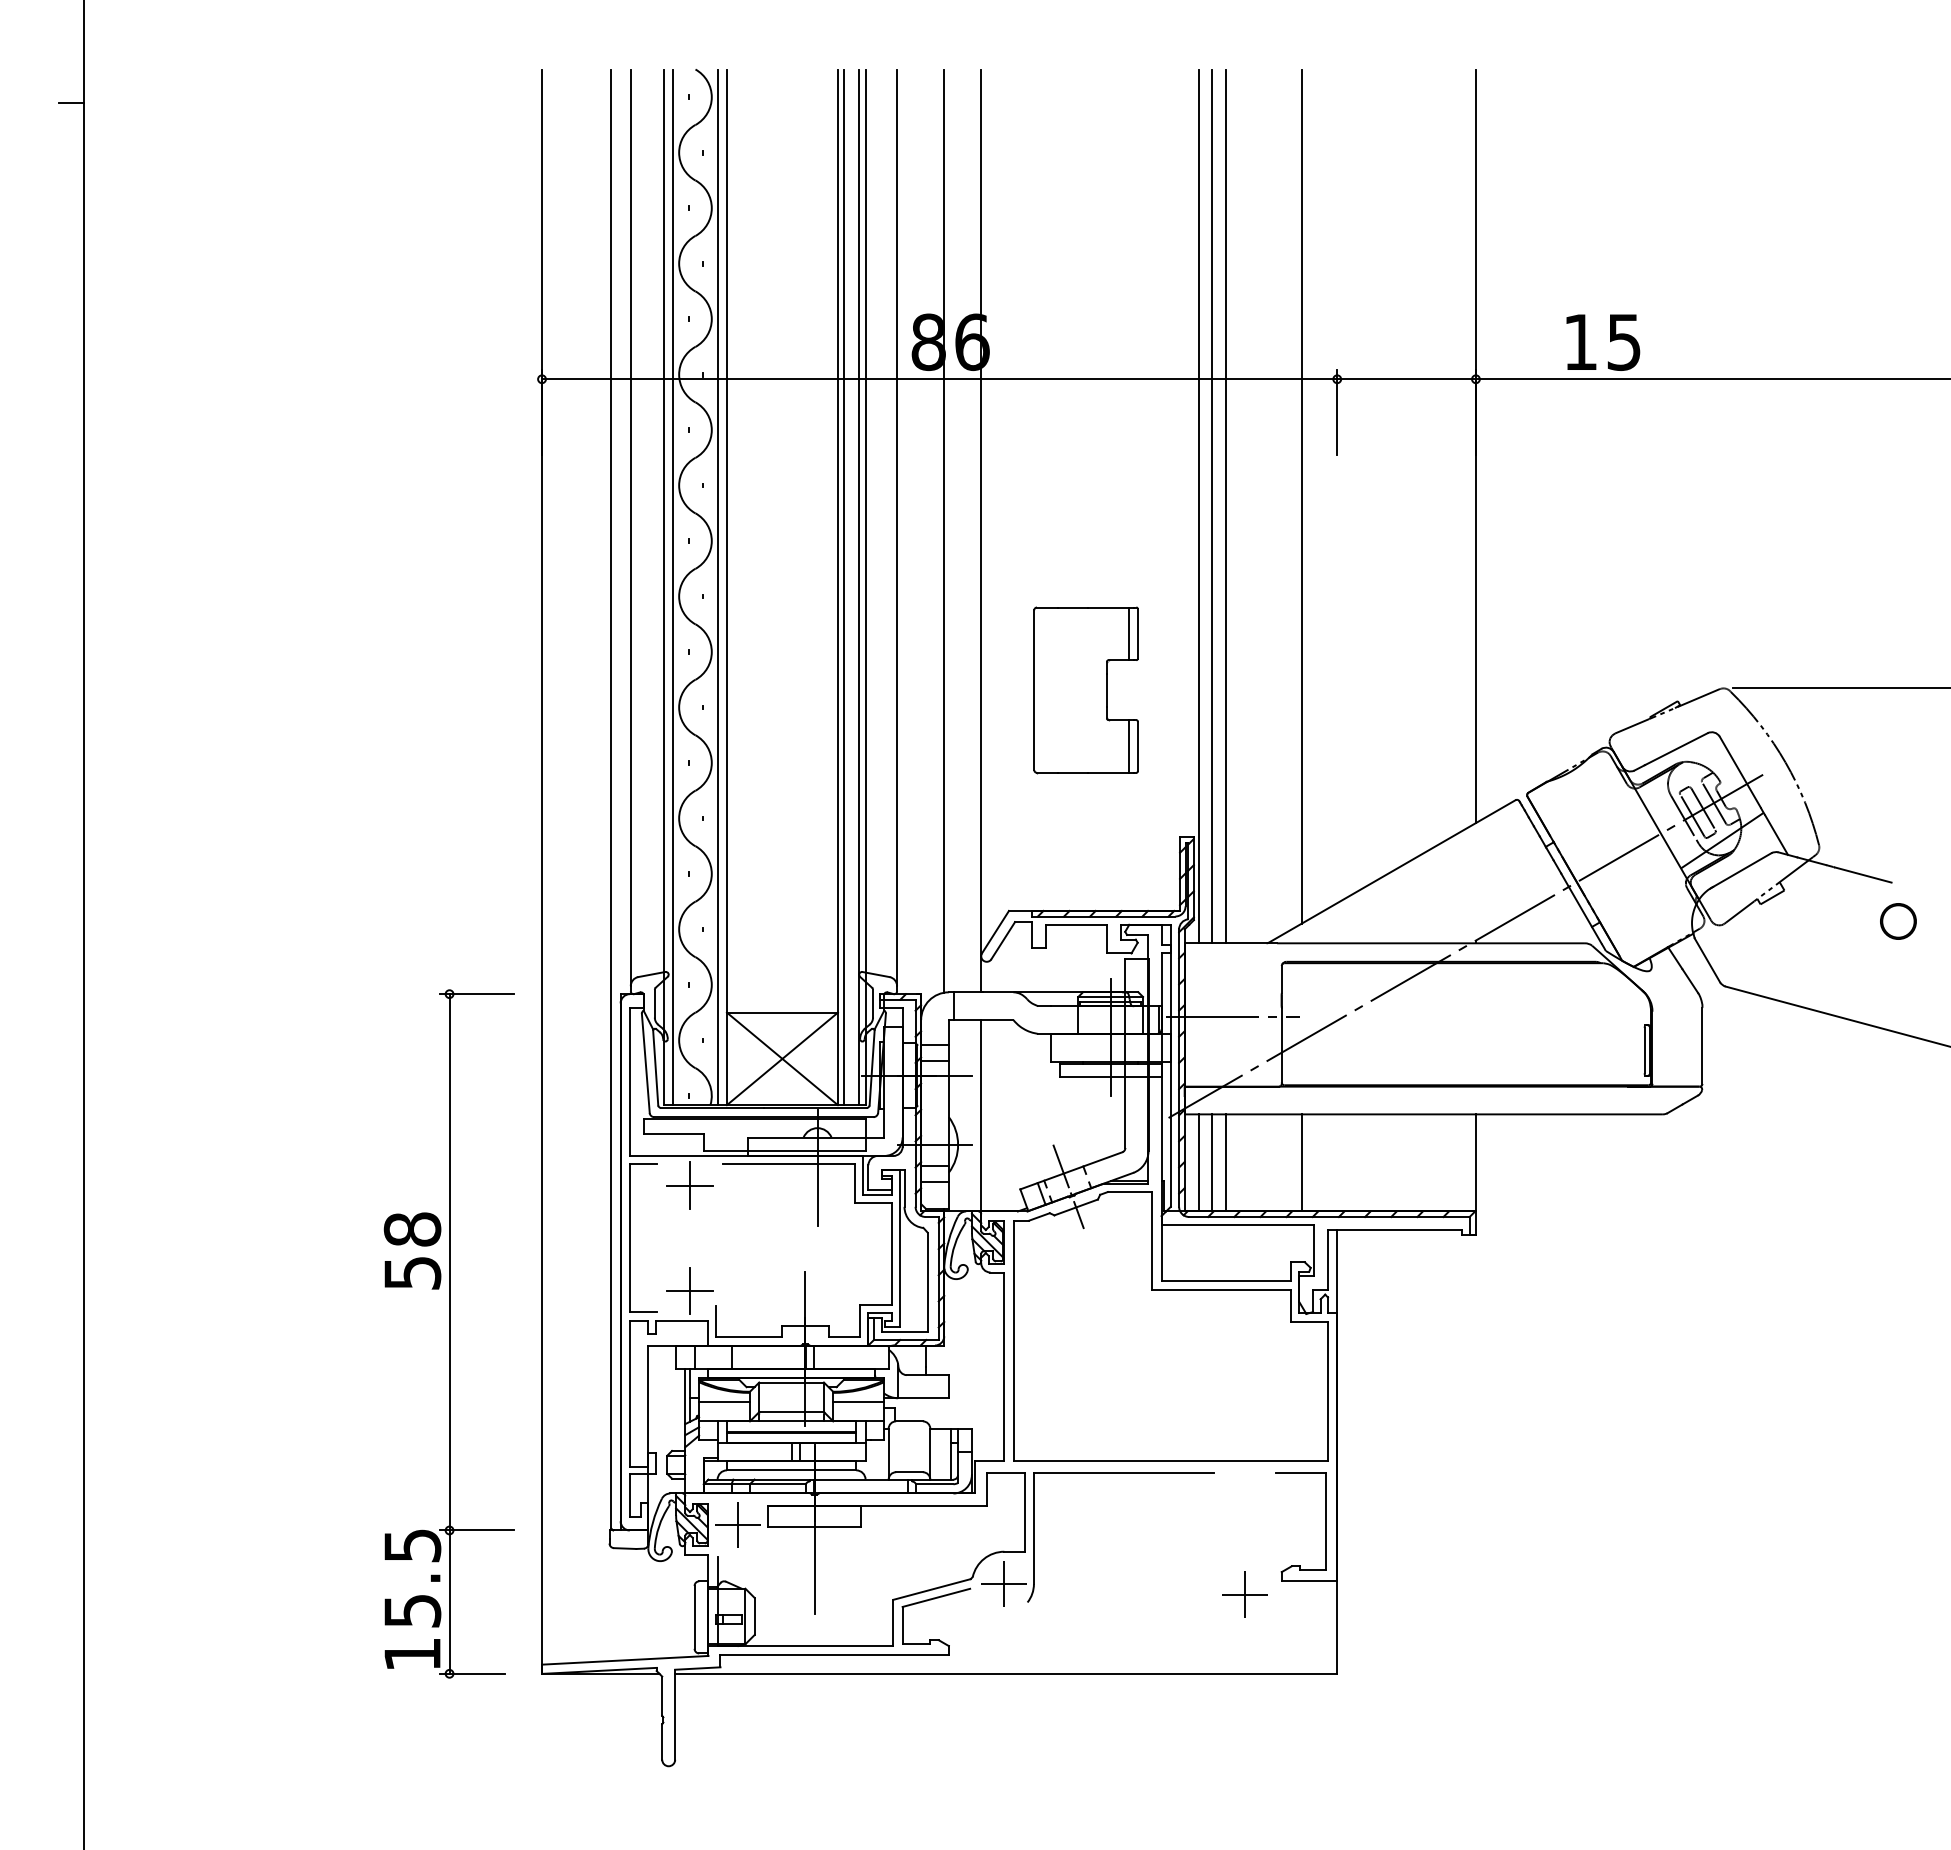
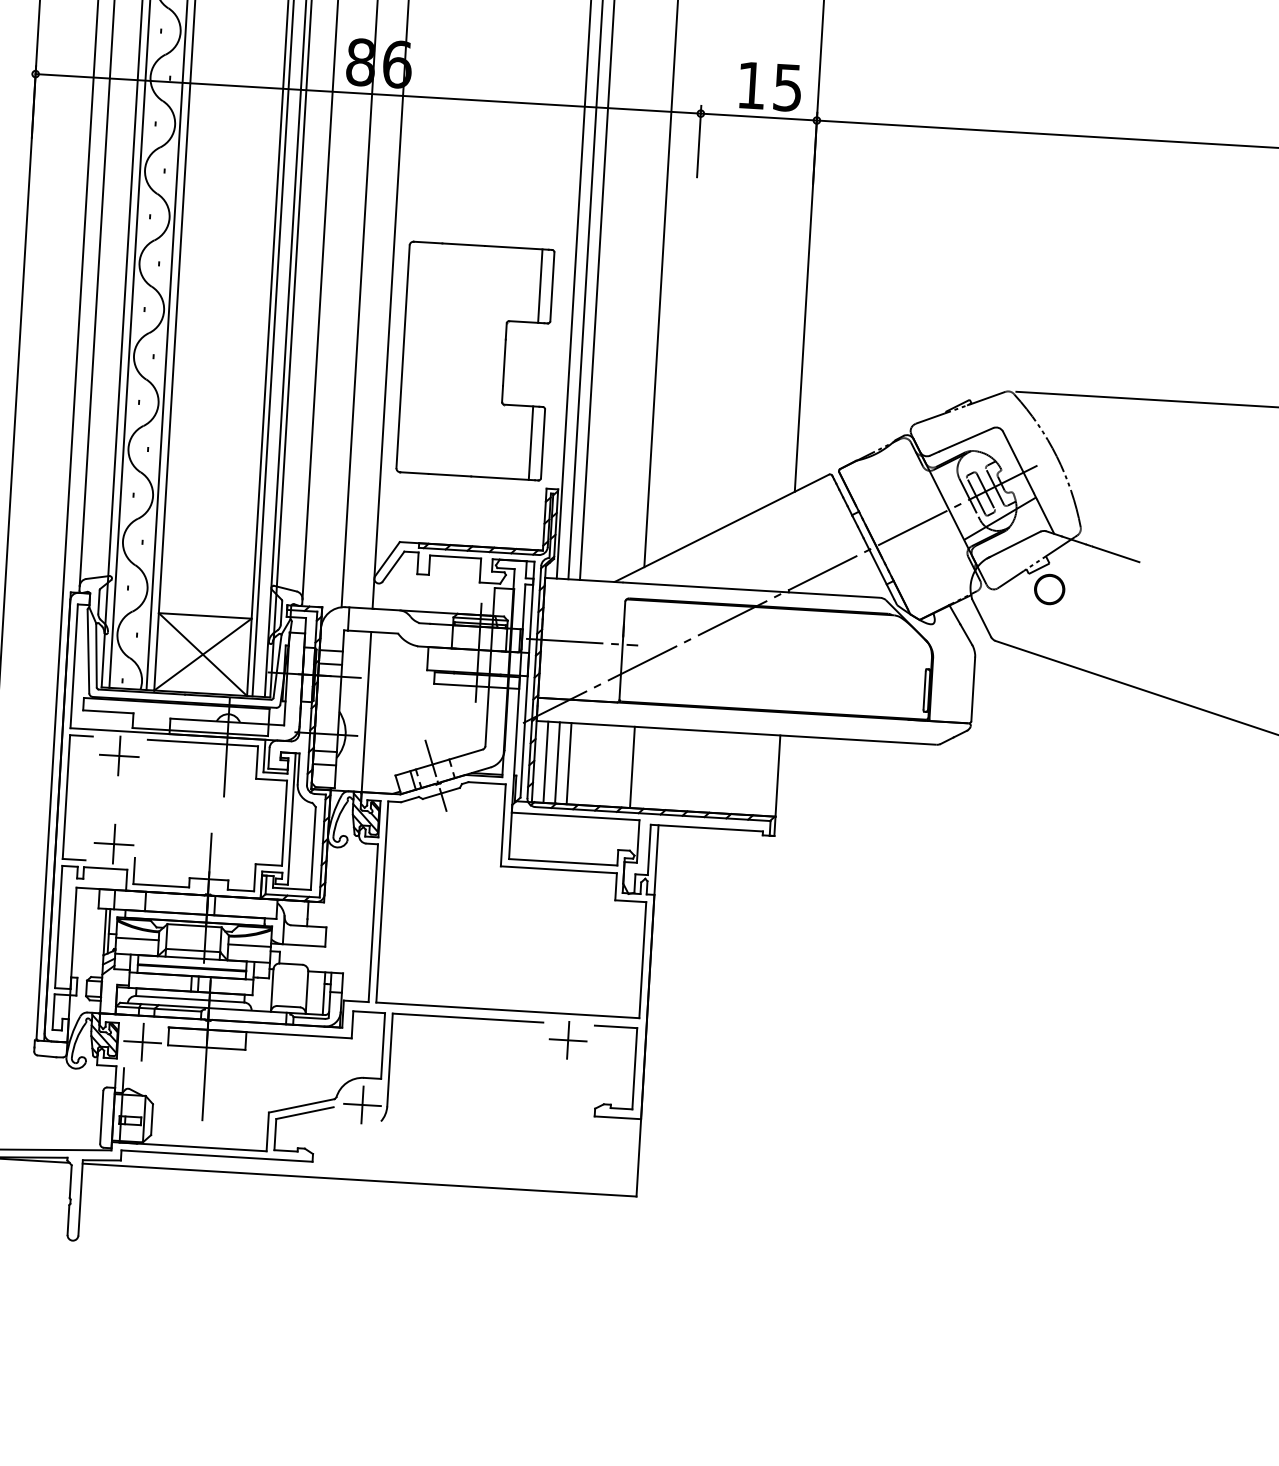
text: (1603, 342) -> (770, 86), moved
part: (1085, 690) -> (474, 361), size x1.67
circle: (1898, 921) -> (1049, 589), moved
part: (1244, 1594) -> (567, 1040), moved

